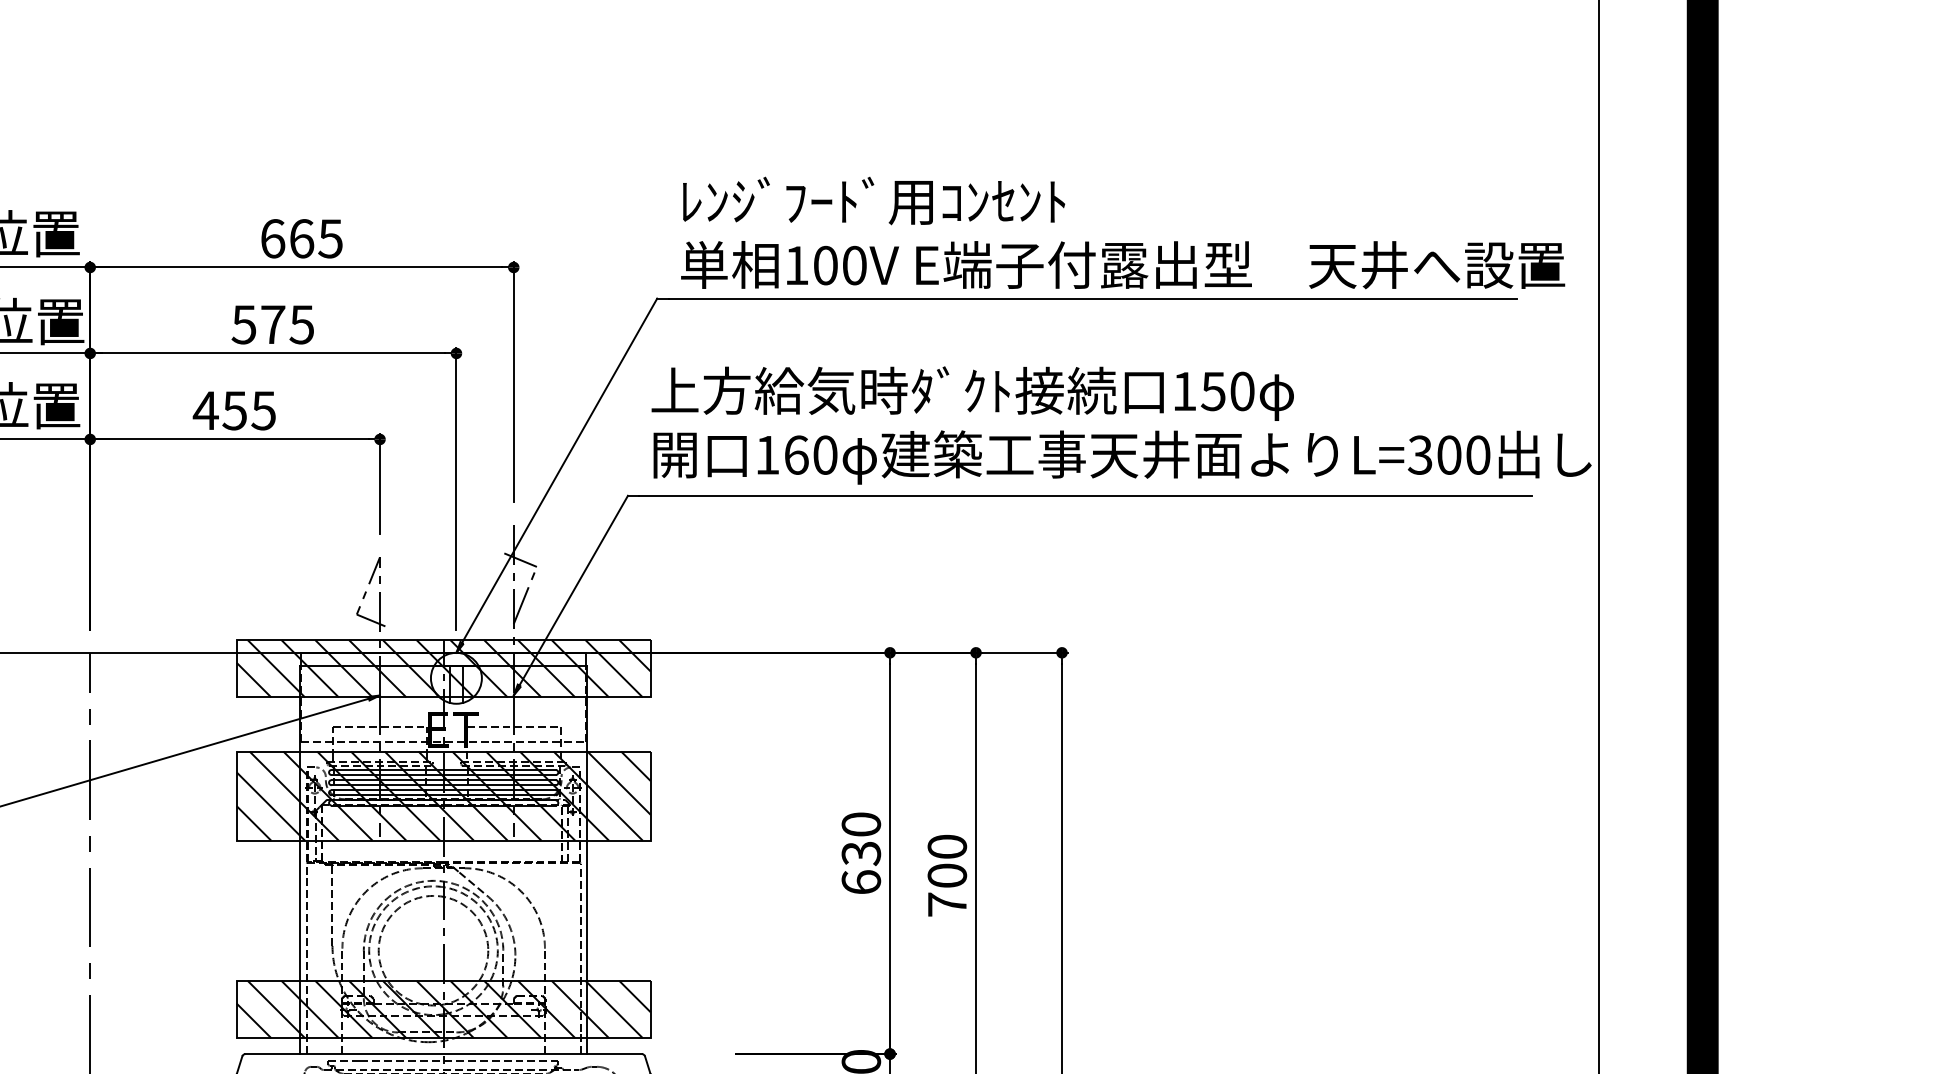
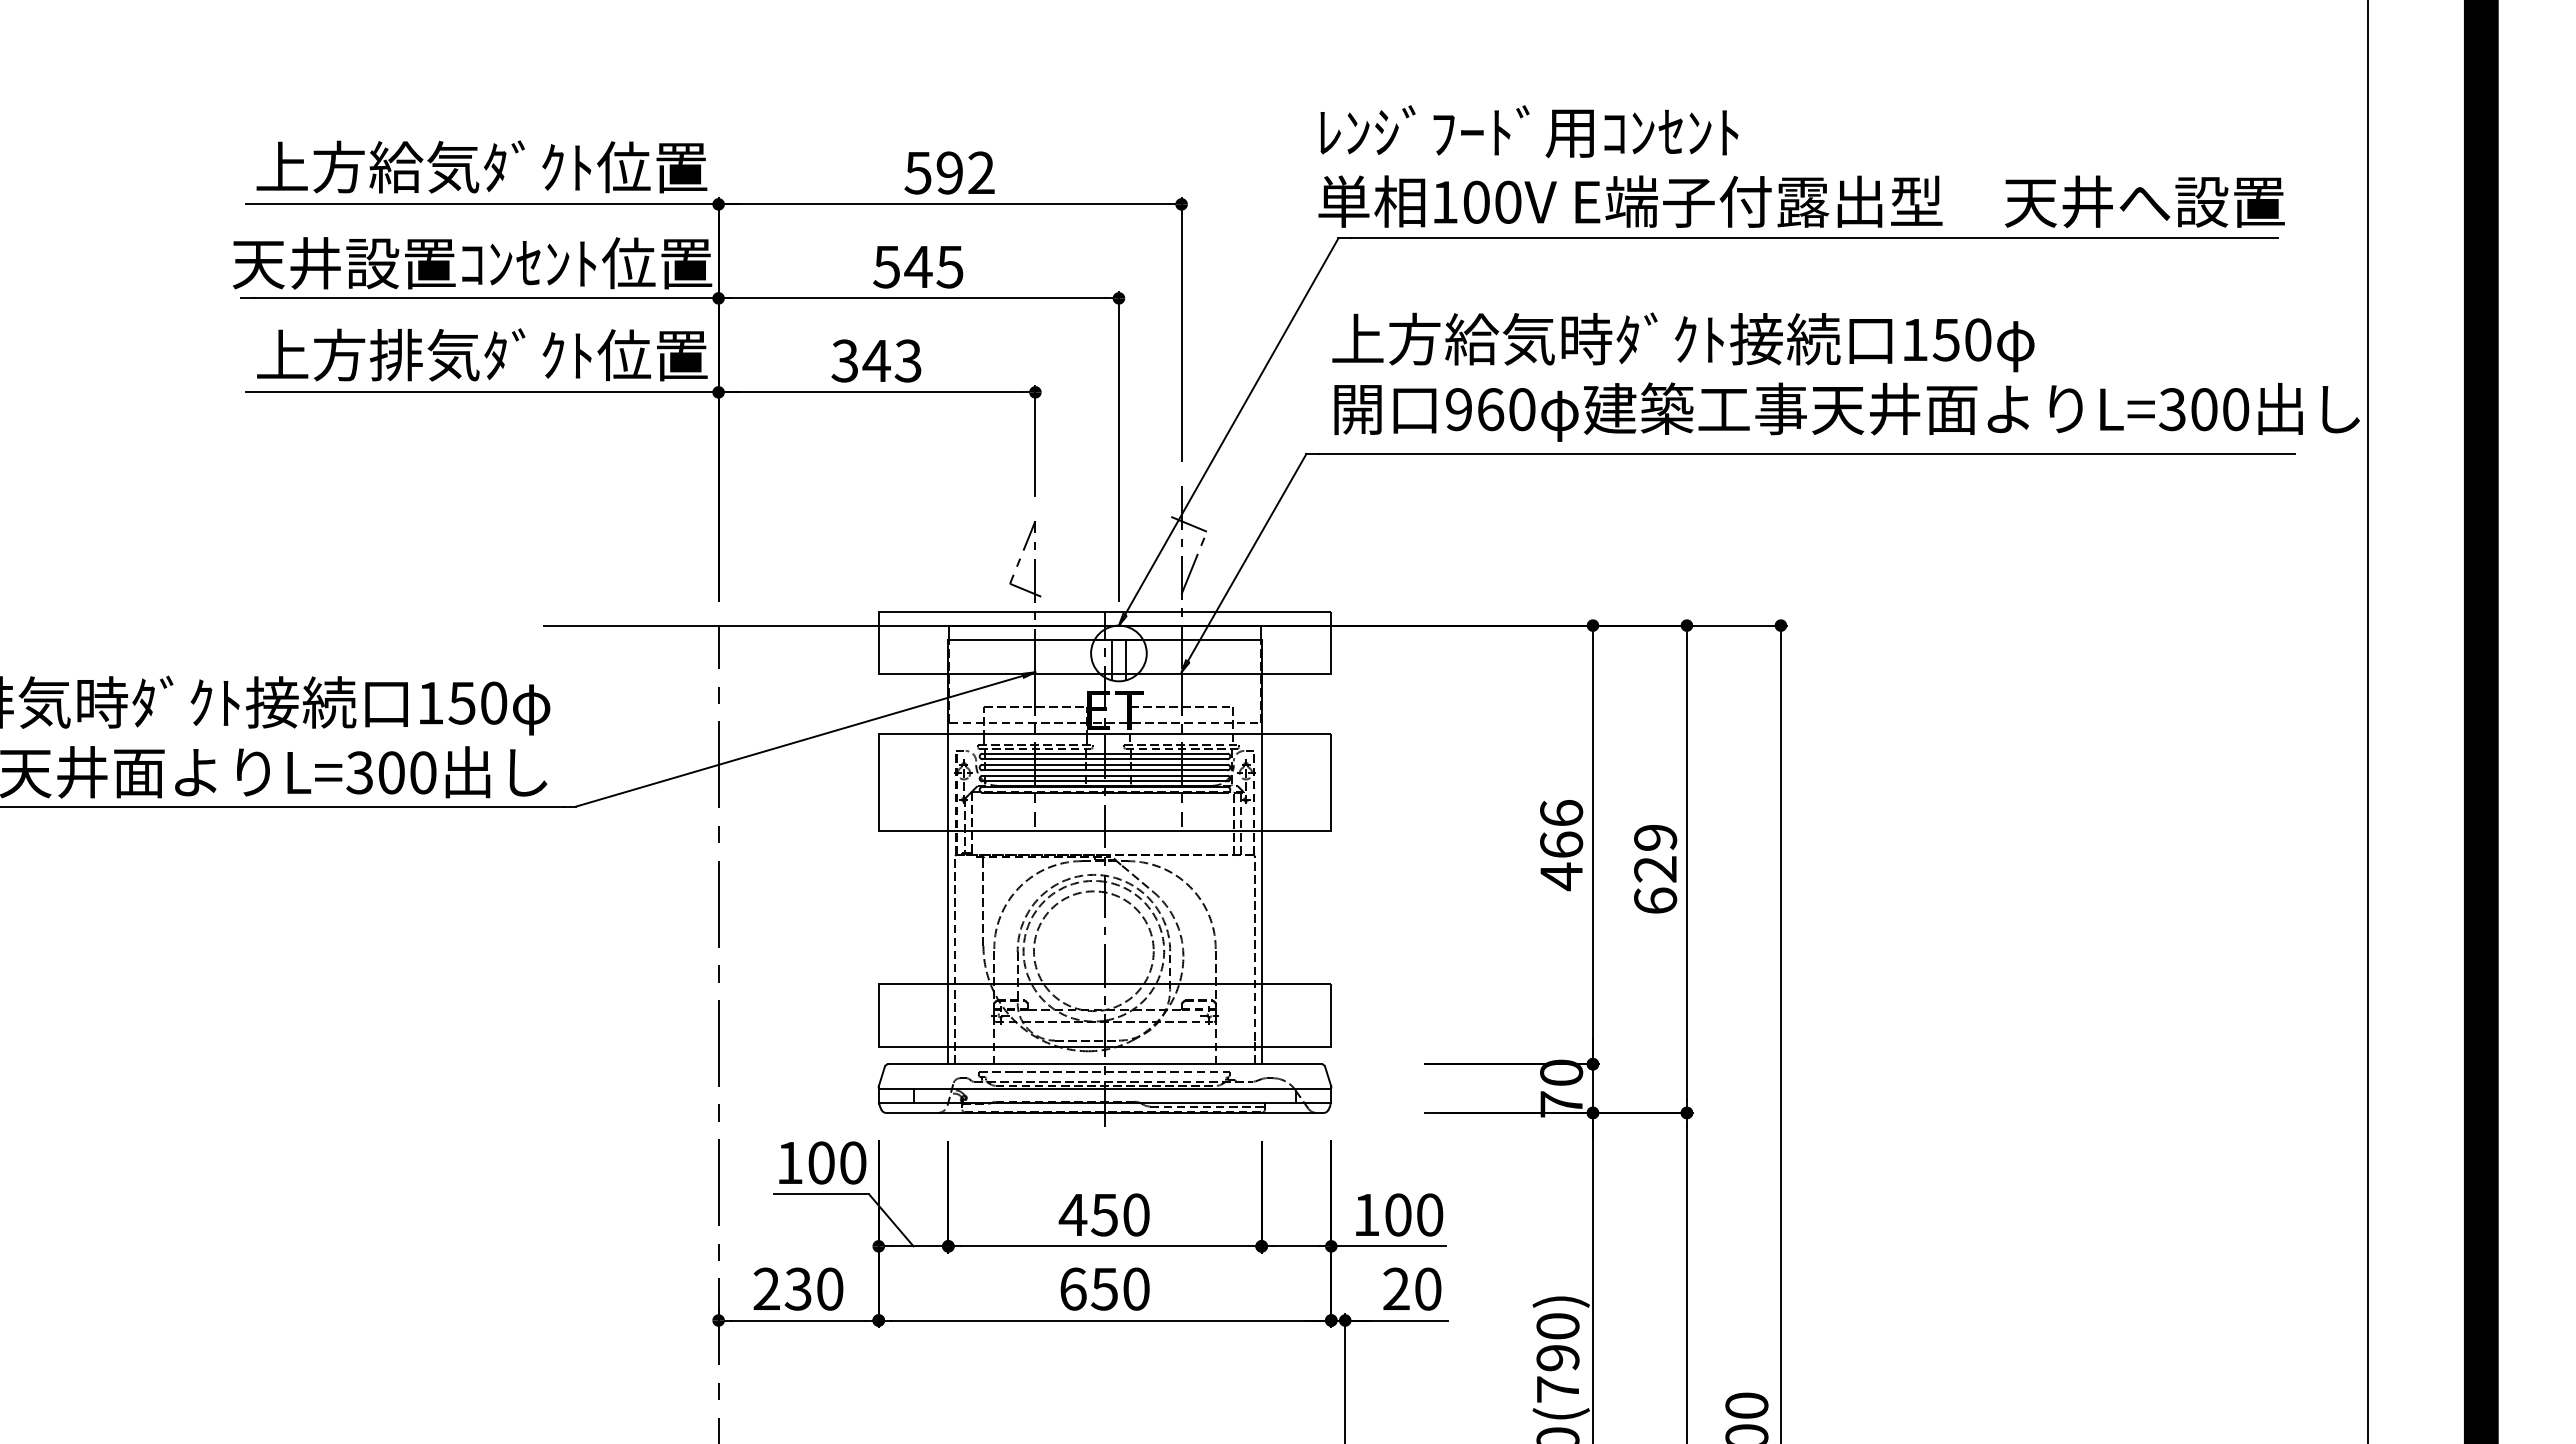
text: (1122, 232) -> (1801, 166), moved
text: (301, 238) -> (949, 172), 665 -> 592
text: (273, 324) -> (918, 266), 575 -> 545
text: (233, 410) -> (875, 360), 455 -> 343
text: (767, 455) -> (1458, 409), 160 -> 960
hatch: (443, 668) -> (1104, 642), removed
hatch: (443, 796) -> (1104, 782), removed
text: (861, 853) -> (1561, 845), 630 -> 466
text: (947, 875) -> (1655, 868), 700 -> 629
hatch: (443, 1009) -> (1104, 1015), removed

